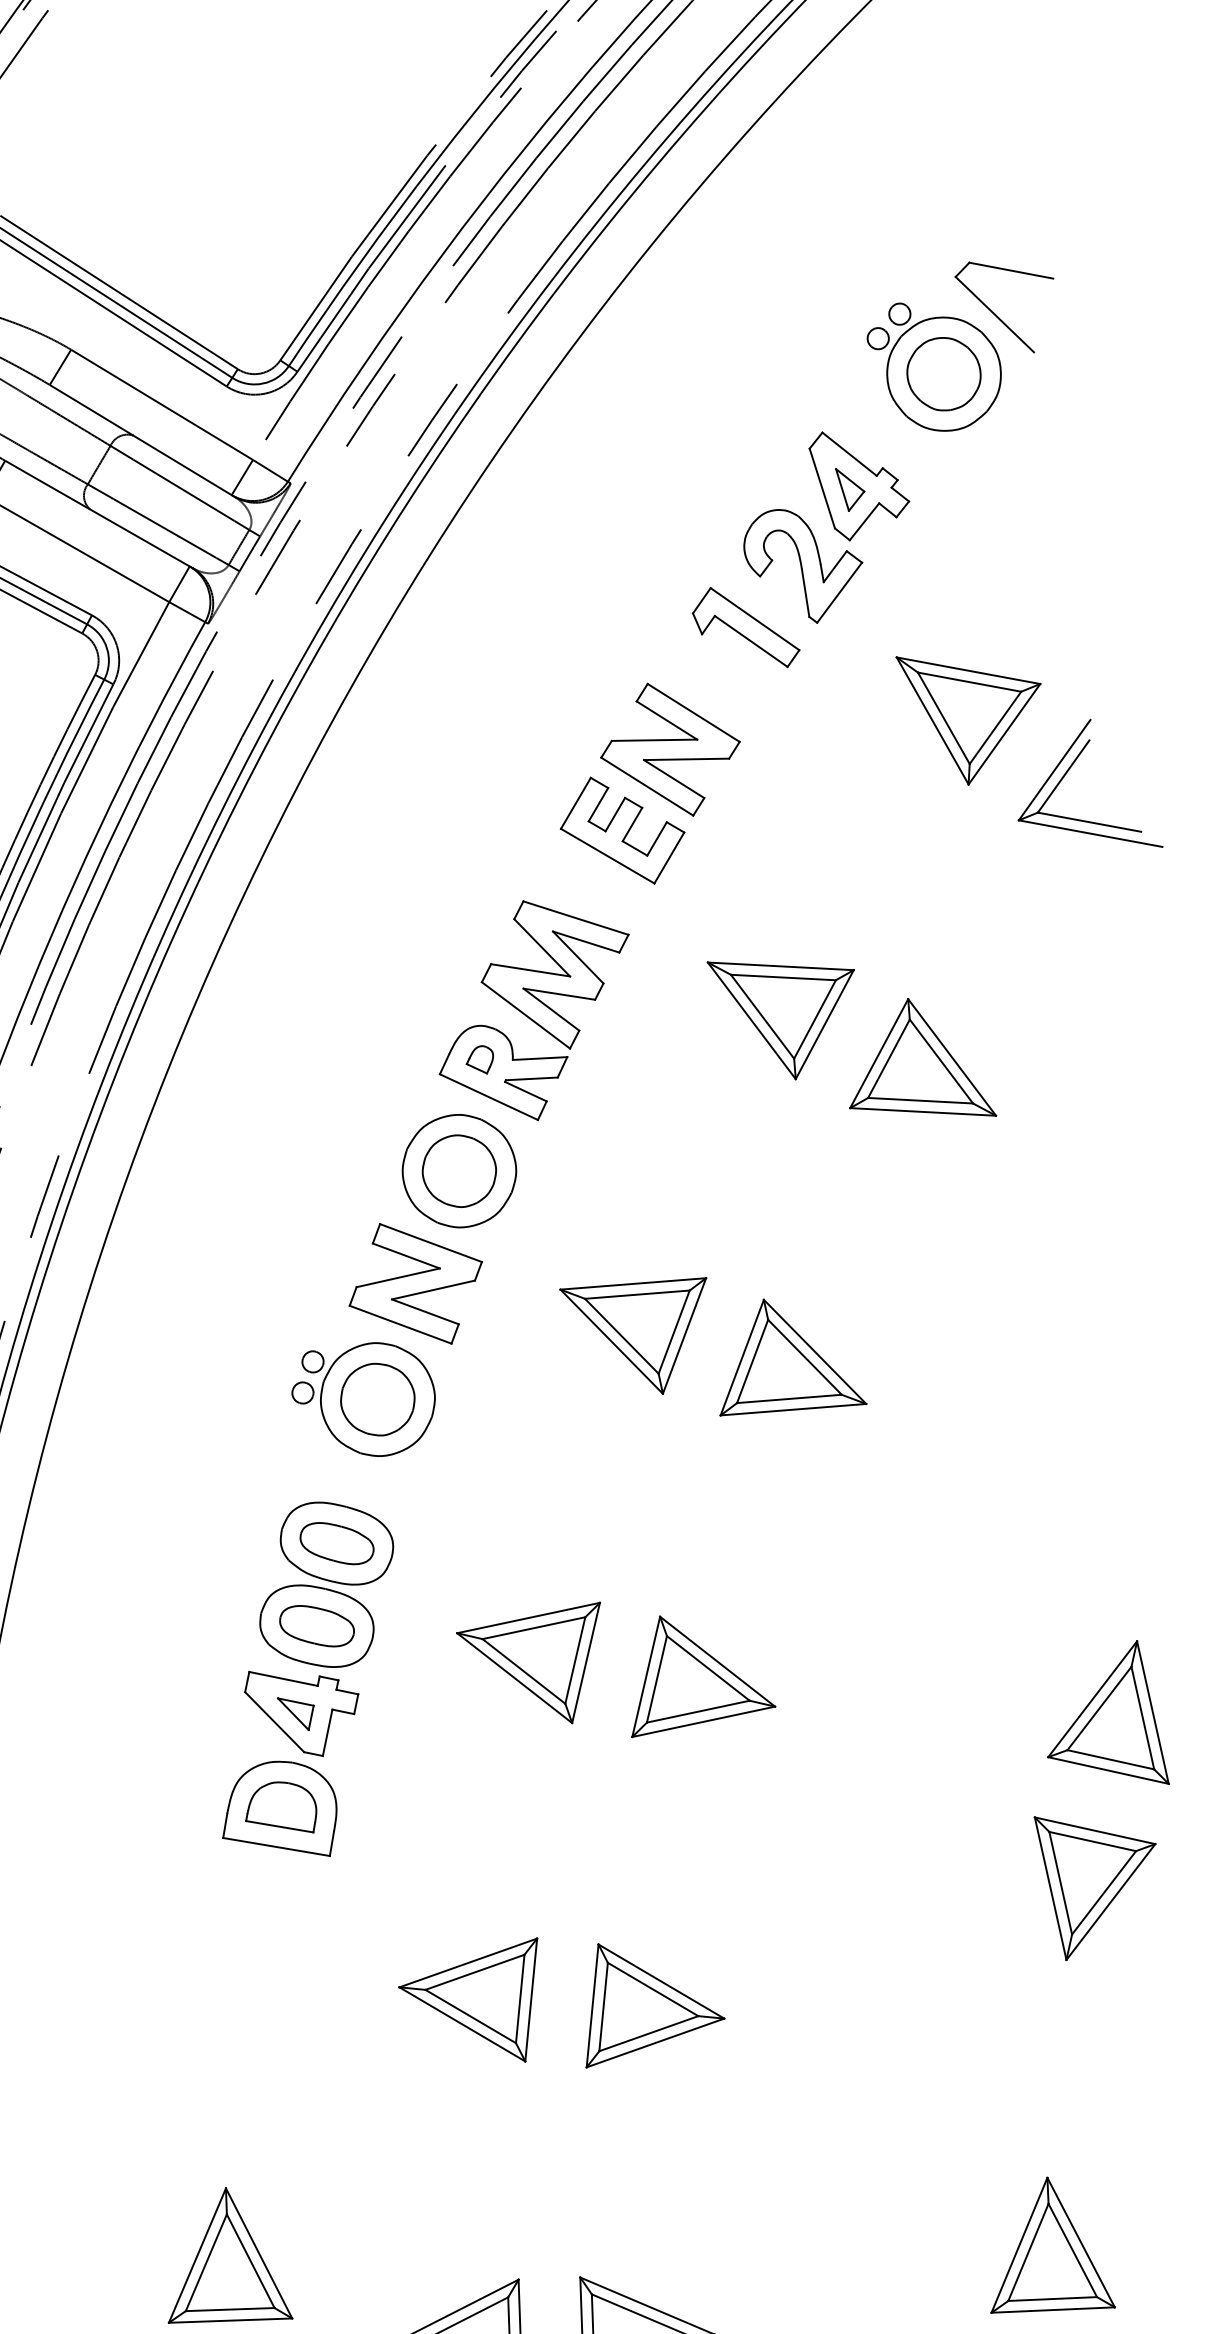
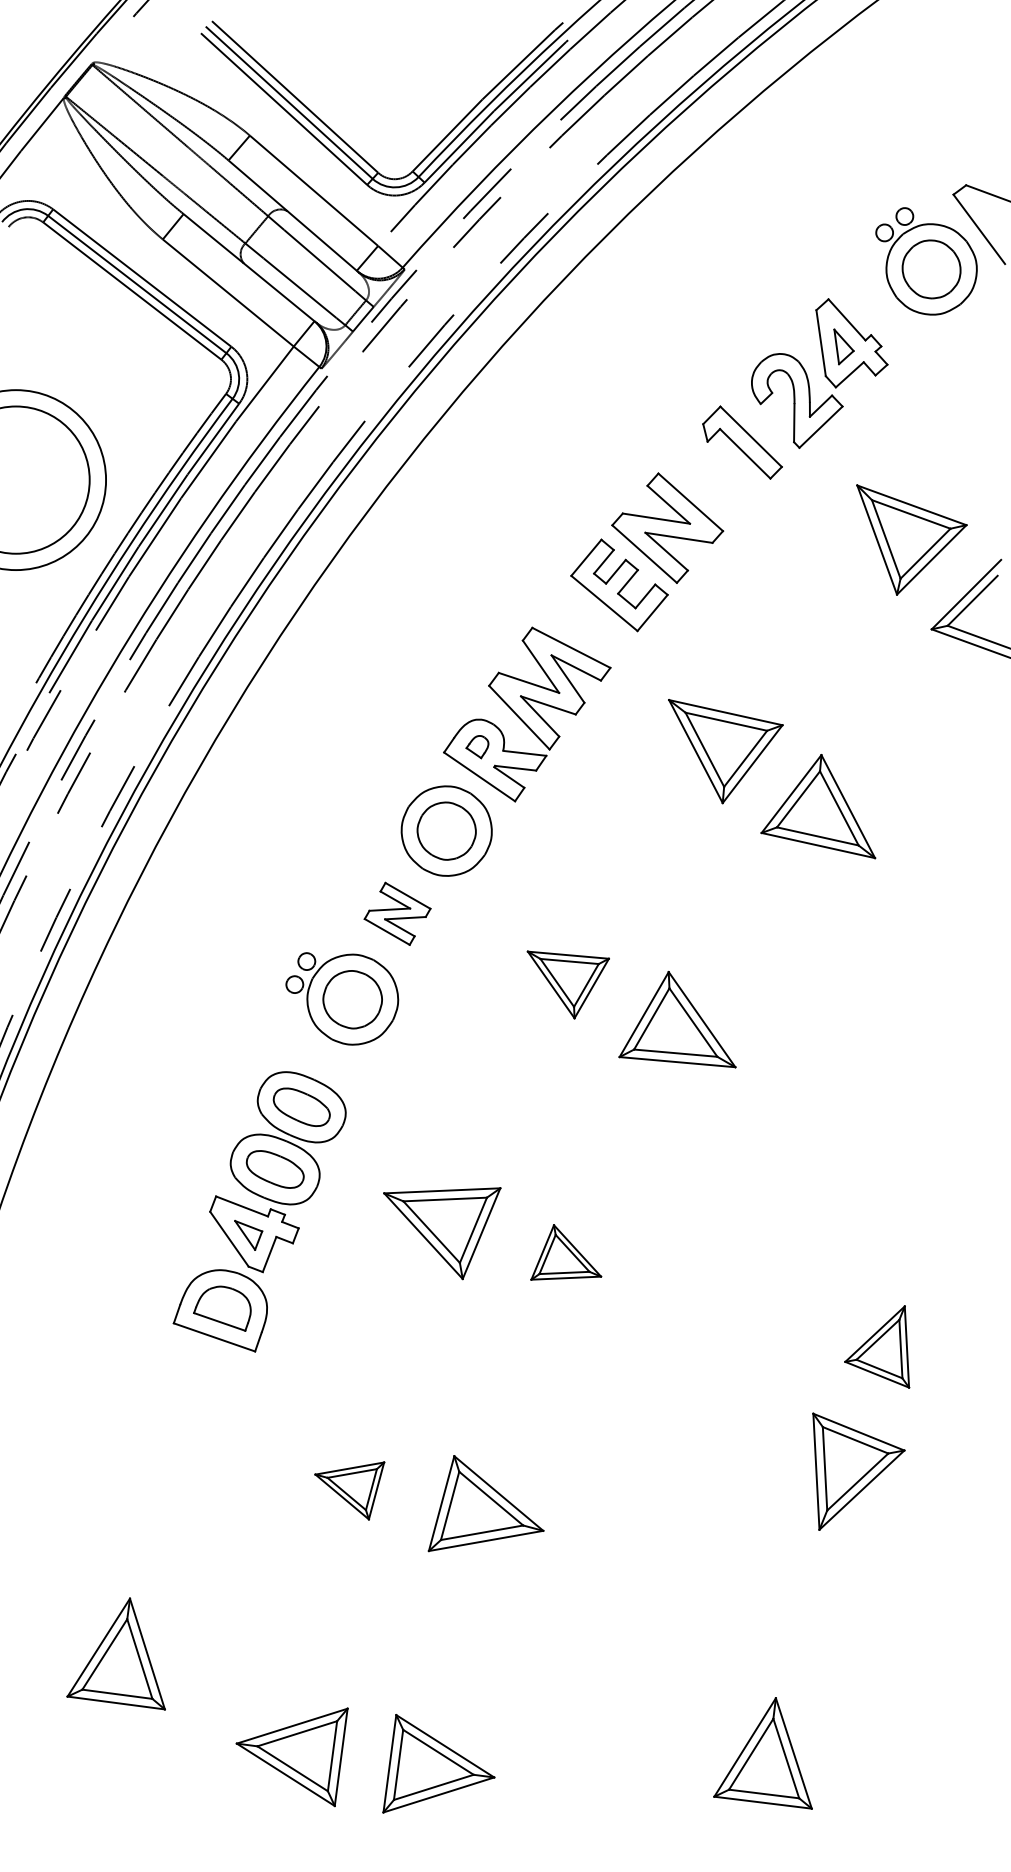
part: (415, 1283) -> (397, 913), size x0.6
part: (642, 1336) -> (568, 984), size x0.7
part: (695, 1668) -> (566, 1252), size x0.6
part: (1099, 1720) -> (876, 1346), size x0.7
part: (475, 2008) -> (349, 1490), size x0.6

